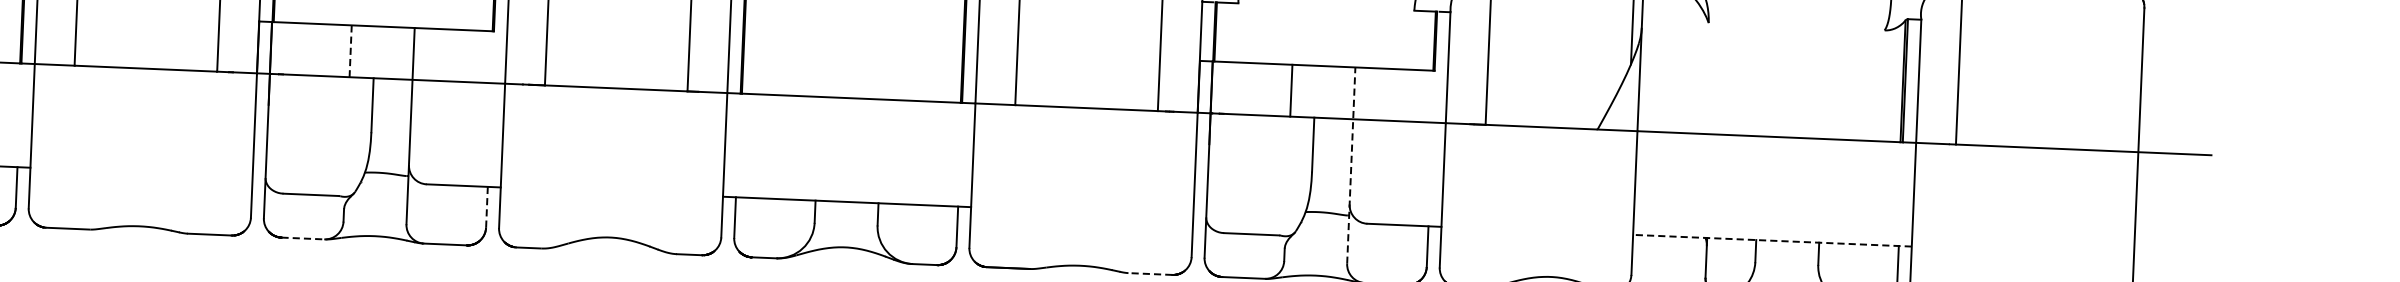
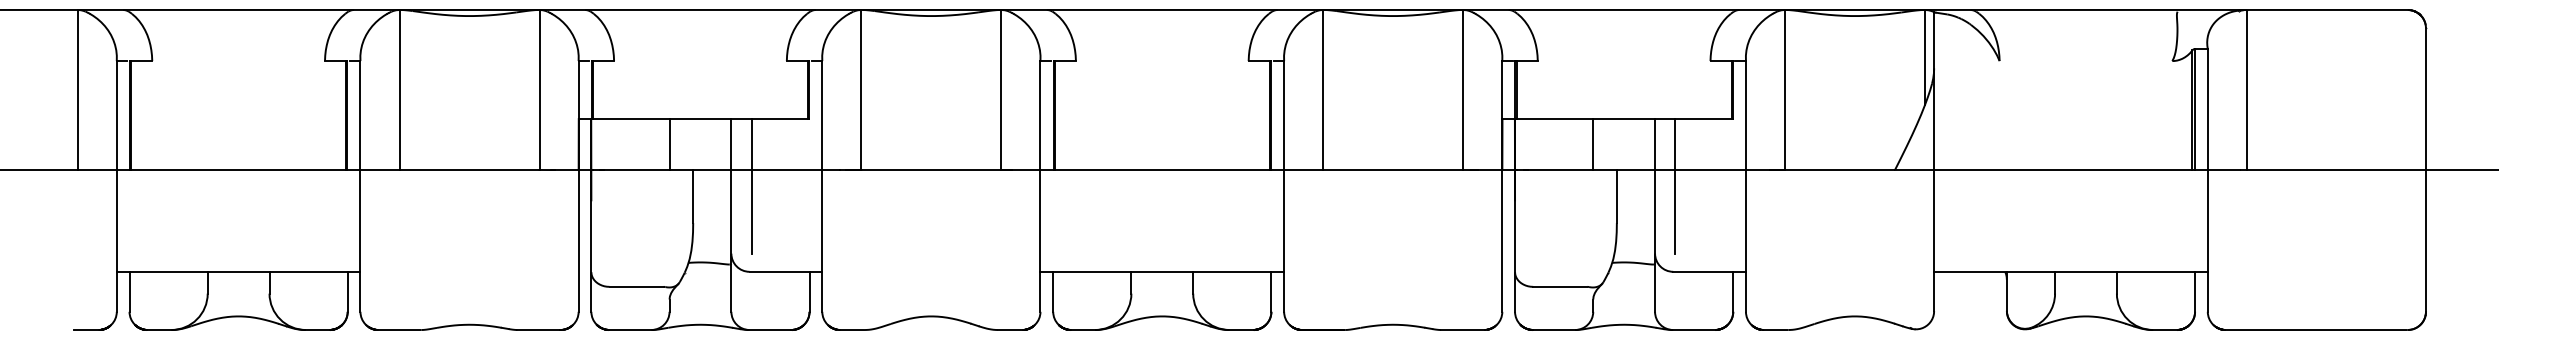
line: (350, 52) -> (669, 145), dashed -> solid
line: (432, 97) -> (751, 186), added
line: (1373, 136) -> (1675, 186), added
line: (1351, 164) -> (1655, 214), dashed -> solid
line: (486, 206) -> (809, 291), dashed -> solid
line: (302, 239) -> (630, 330), dashed -> solid
line: (1771, 240) -> (2070, 271), dashed -> solid
line: (1150, 274) -> (1462, 330), dashed -> solid

